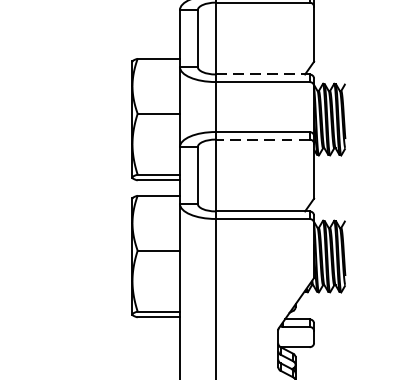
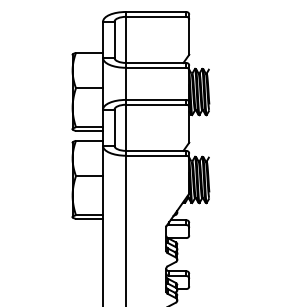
line: (263, 73) -> (156, 62), dashed -> solid
line: (261, 139) -> (155, 104), dashed -> solid

